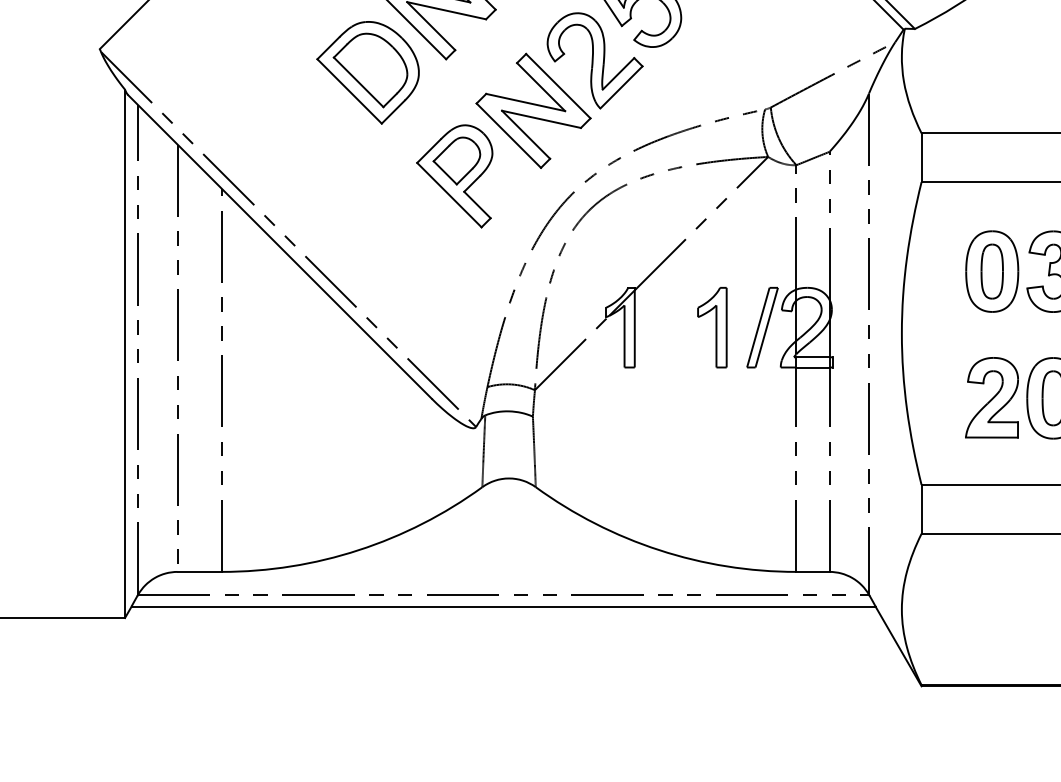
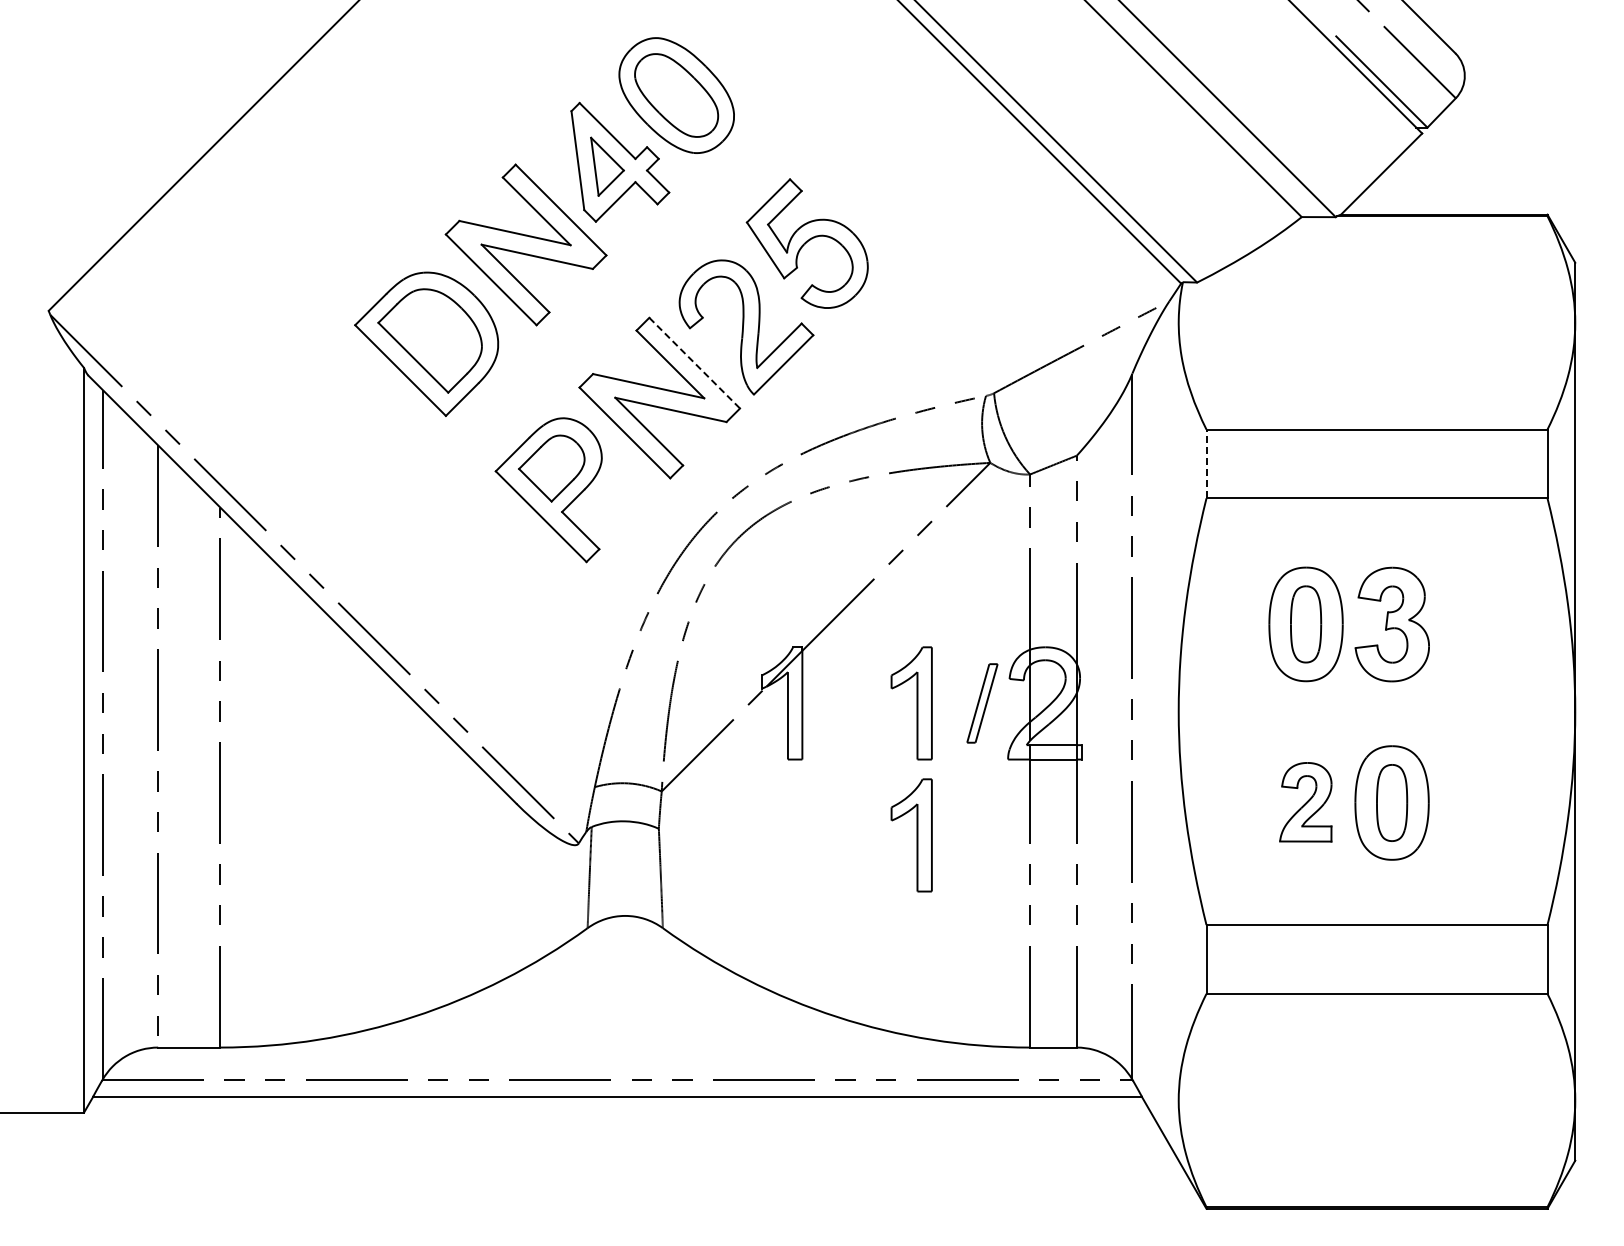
line: (558, 86) -> (695, 363), solid -> dashed
line: (921, 157) -> (1206, 463), solid -> dashed
part: (762, 327) -> (982, 703), size x0.7
part: (991, 397) -> (1305, 802), size x0.7
part: (712, 421) -> (911, 835), added

